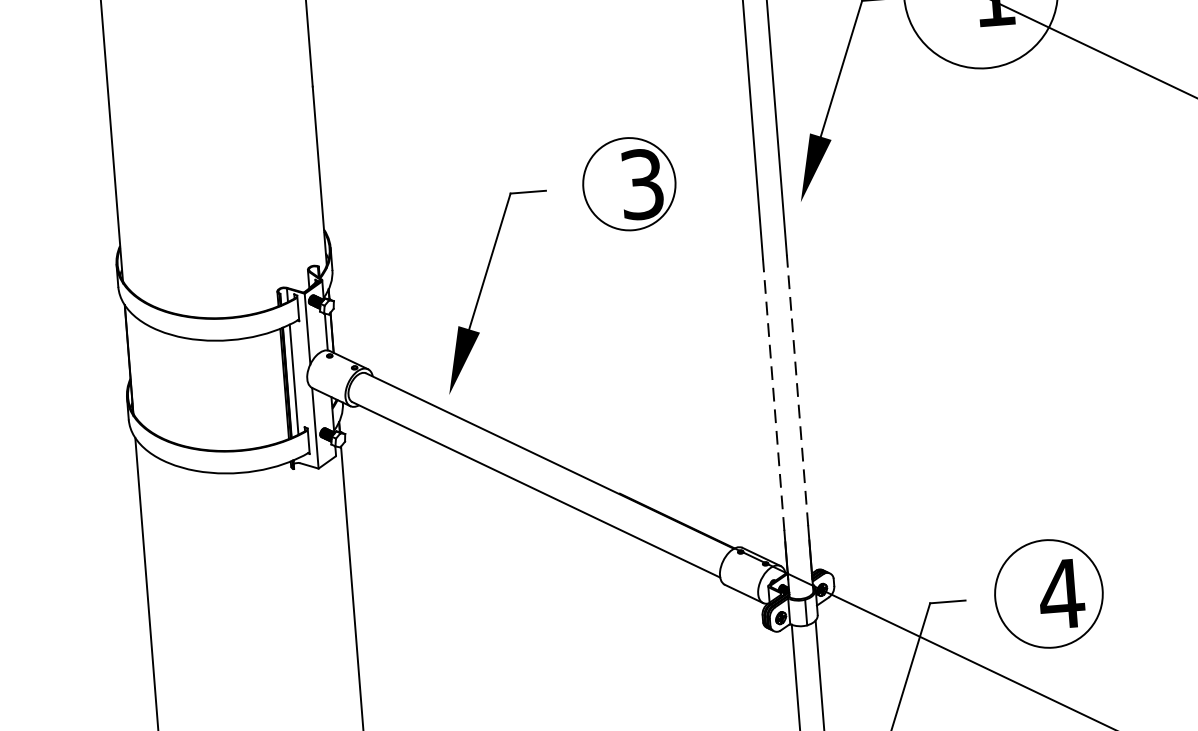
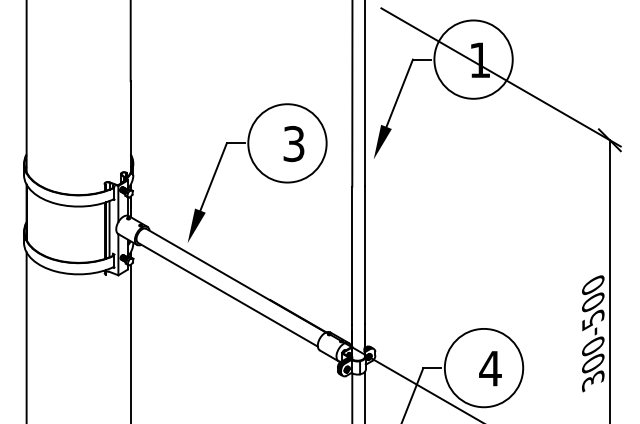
circle: (629, 184) -> (287, 143), size x1.67
line: (797, 389) -> (364, 254), dashed -> solid
line: (774, 393) -> (352, 255), dashed -> solid
circle: (1047, 592) -> (483, 367), size x1.43

